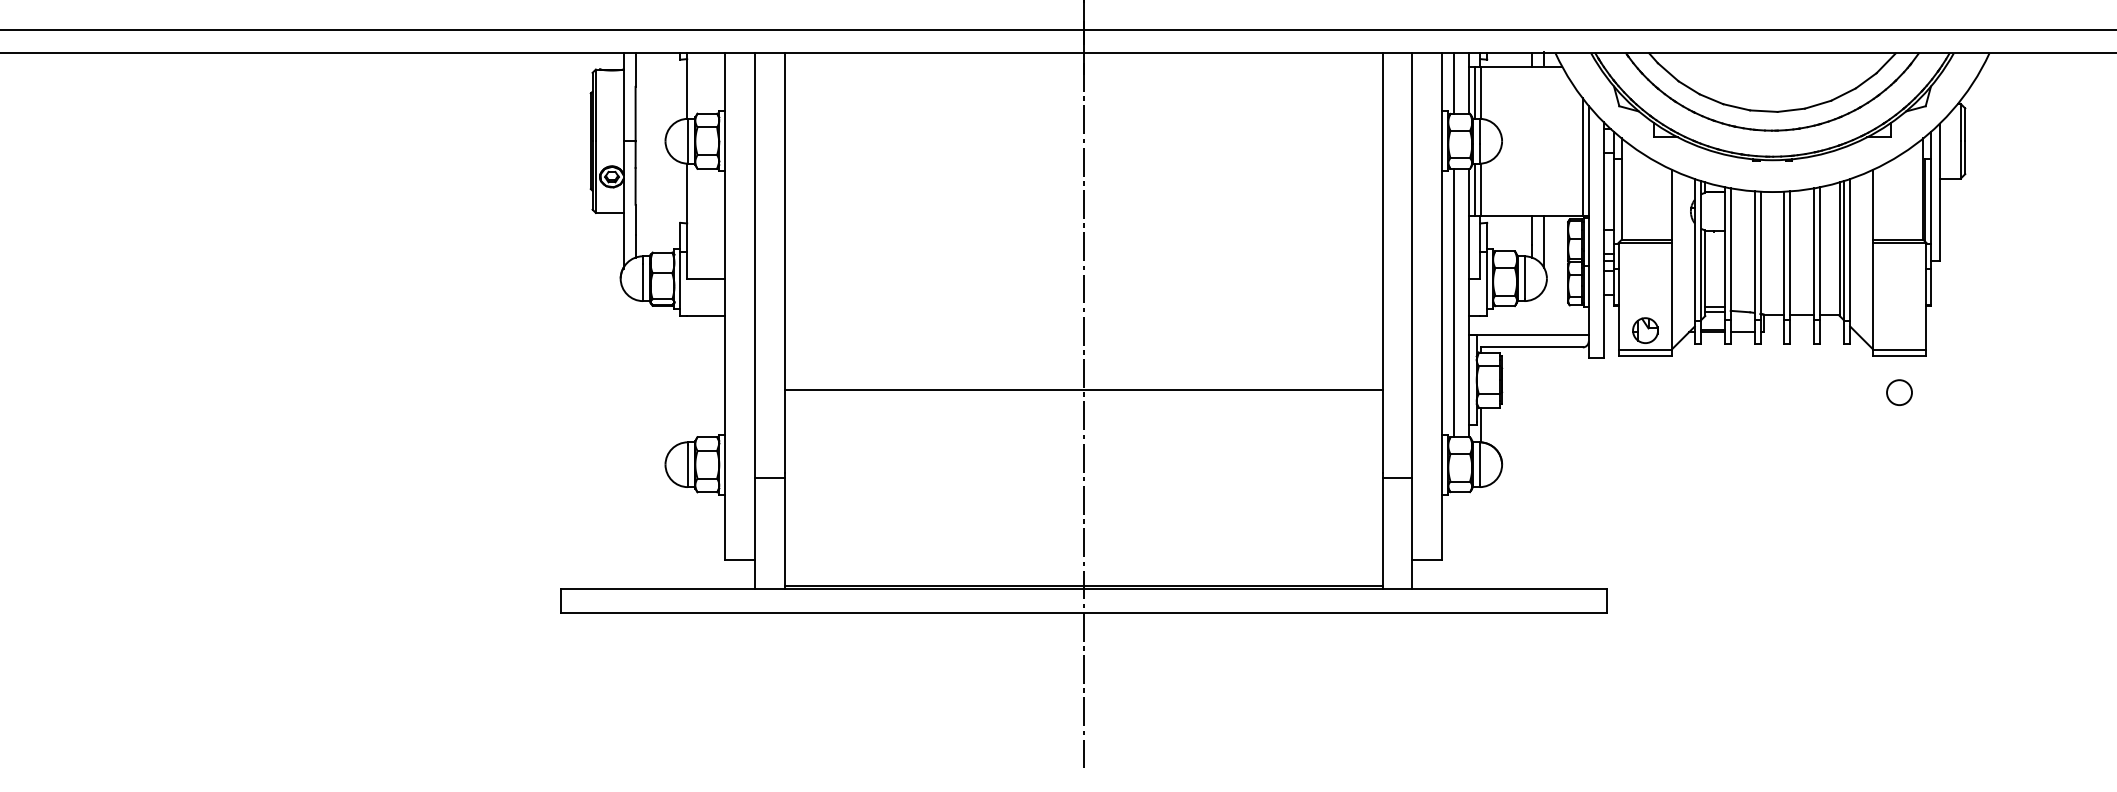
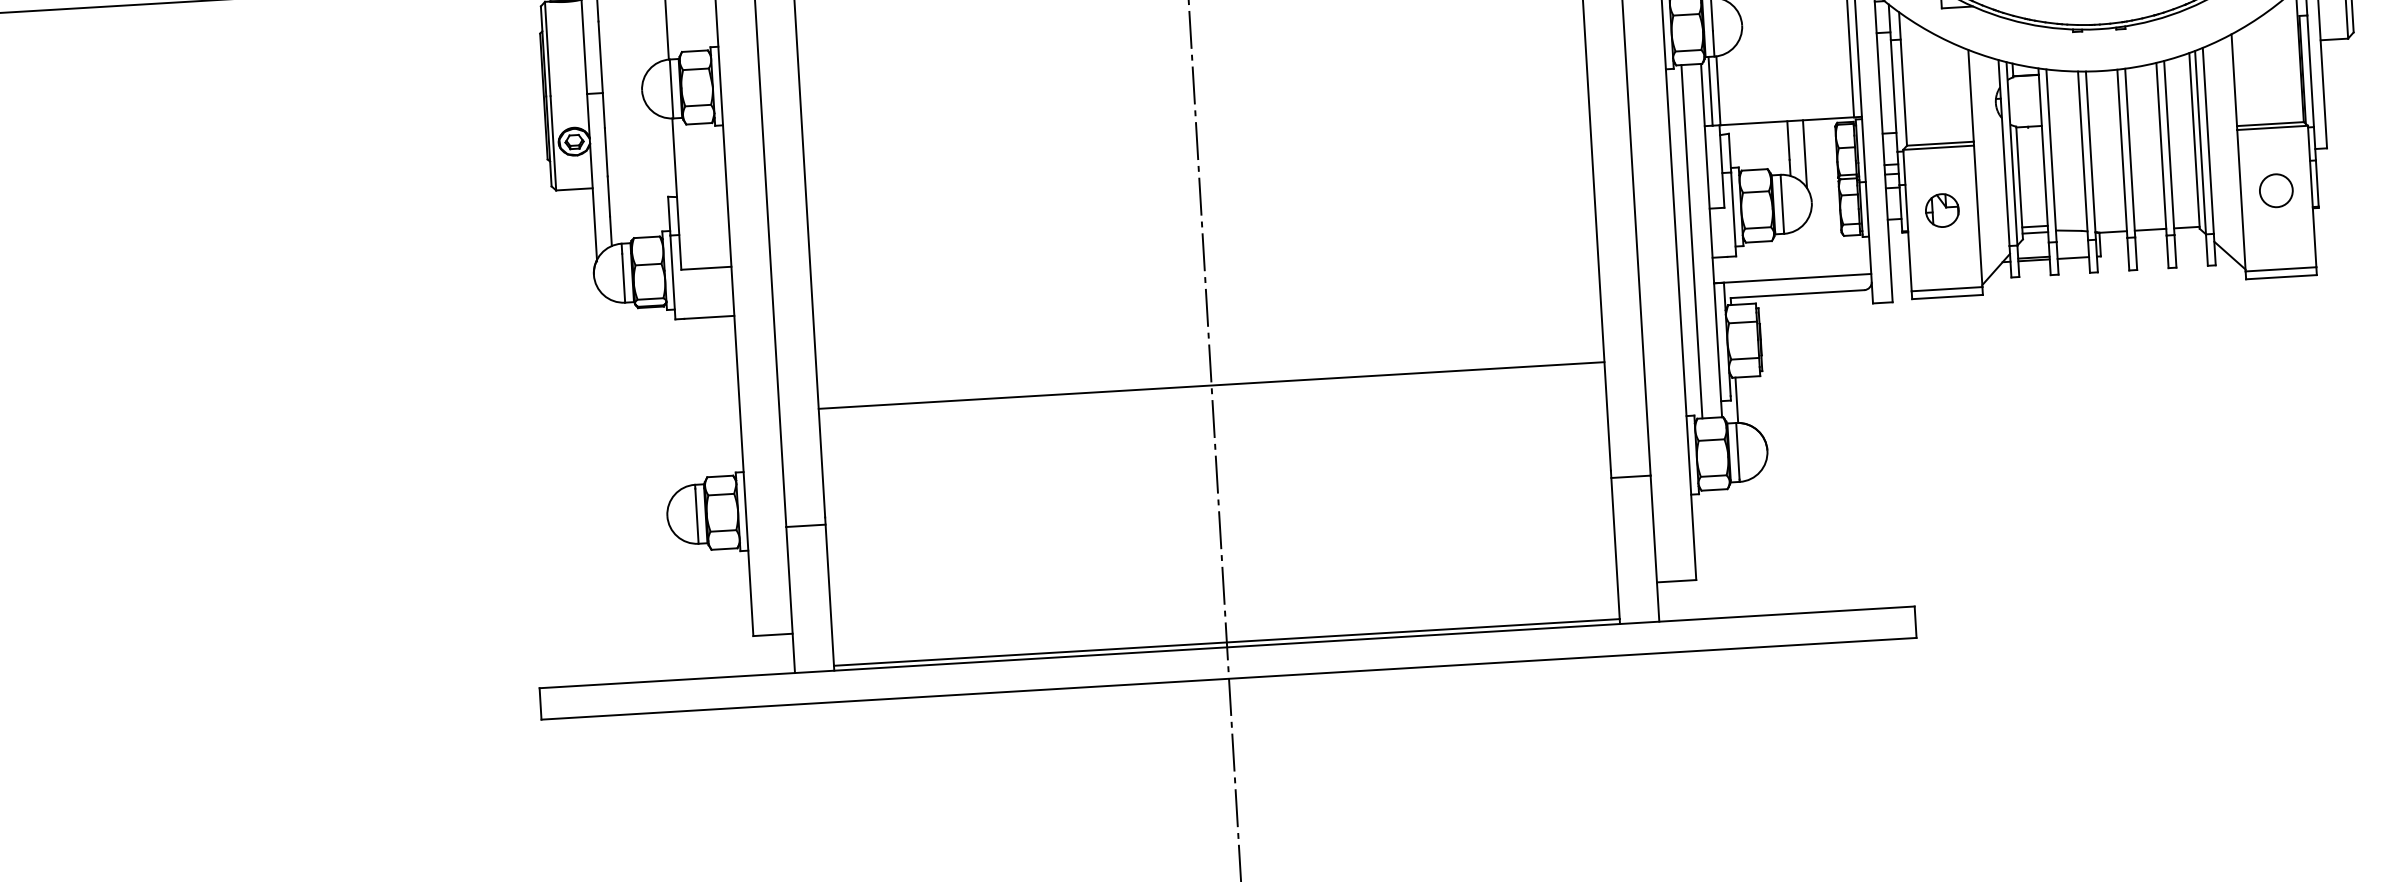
part: (1645, 330) -> (1942, 210), moved
circle: (1899, 392) -> (2276, 190), moved

